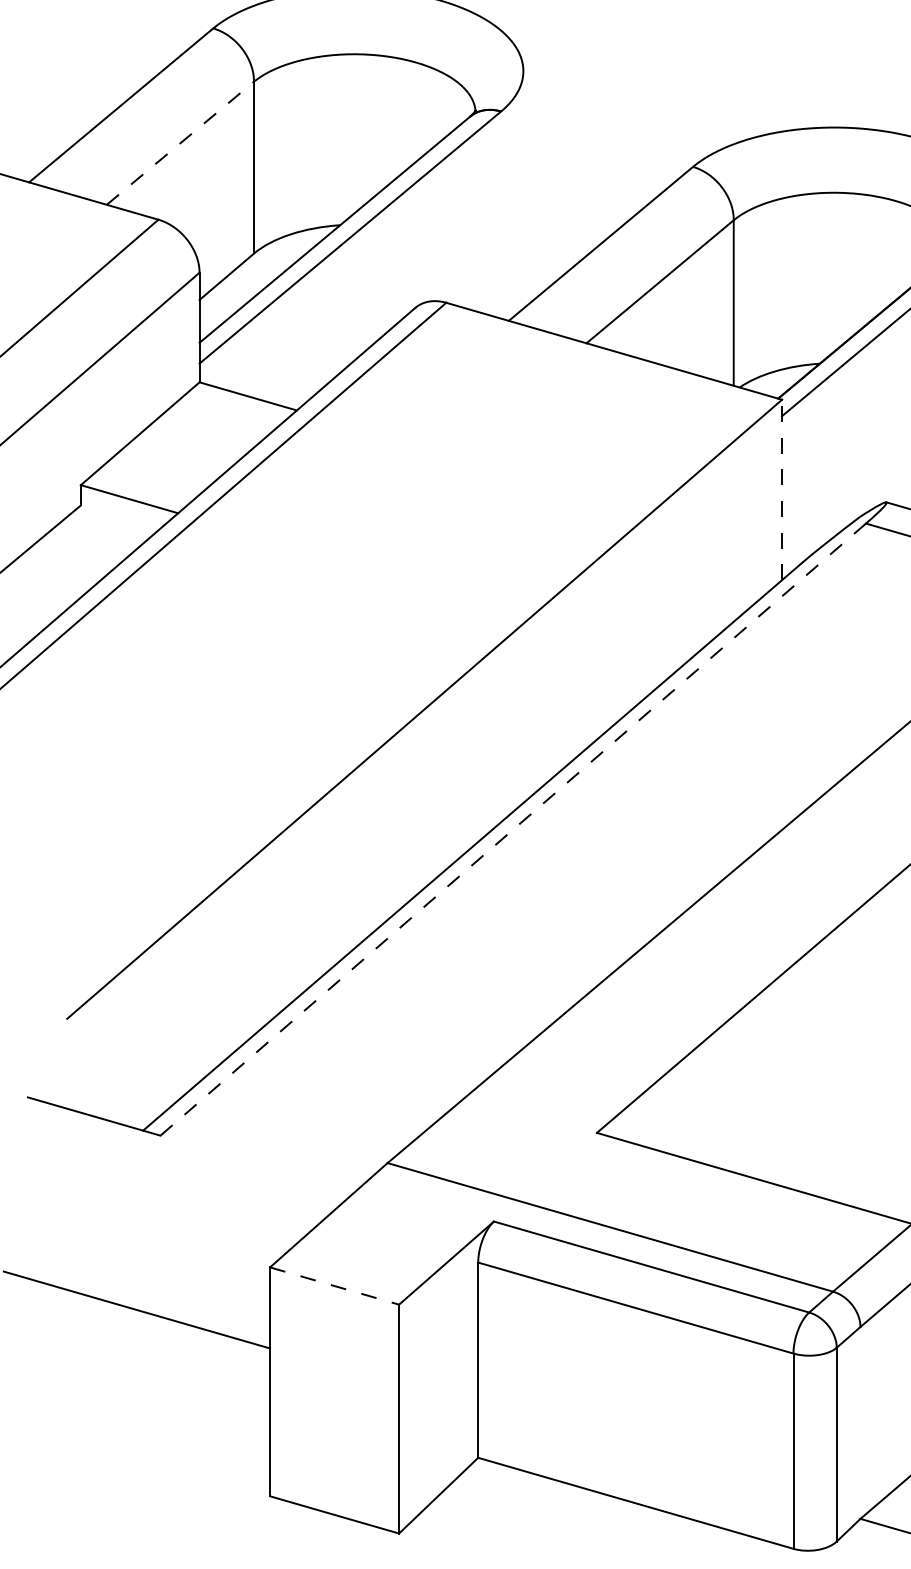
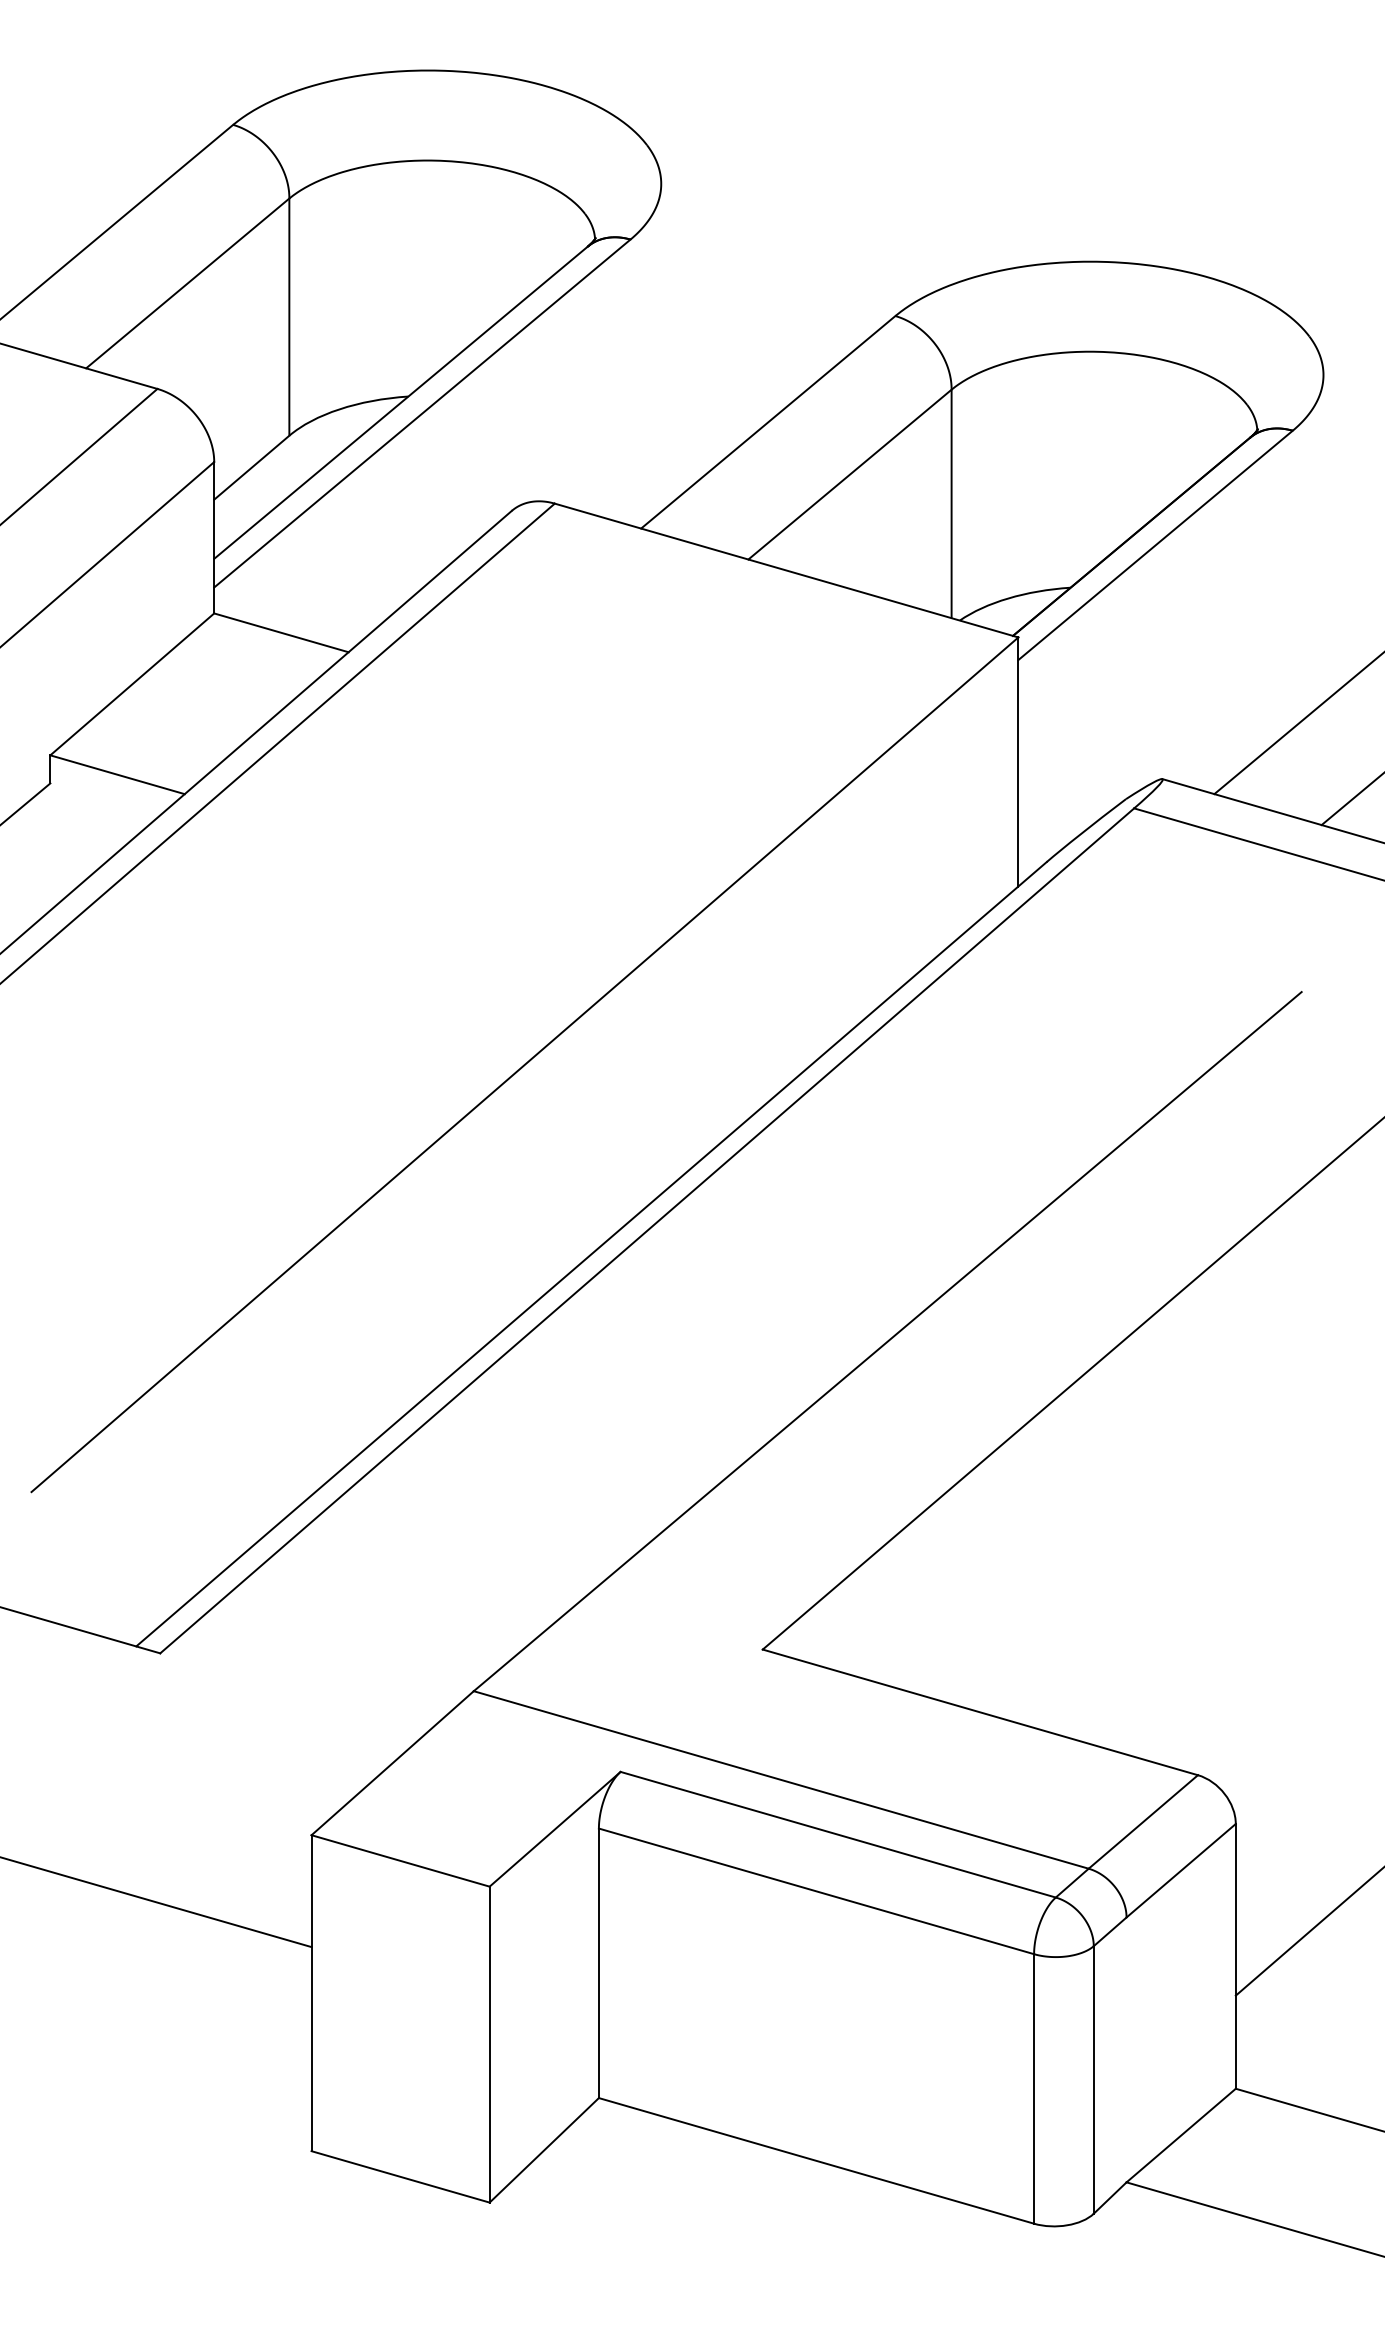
line: (180, 143) -> (188, 283), dashed -> solid
line: (782, 490) -> (1018, 762), dashed -> solid
line: (513, 829) -> (647, 1230), dashed -> solid
line: (334, 1285) -> (400, 1860), dashed -> solid

